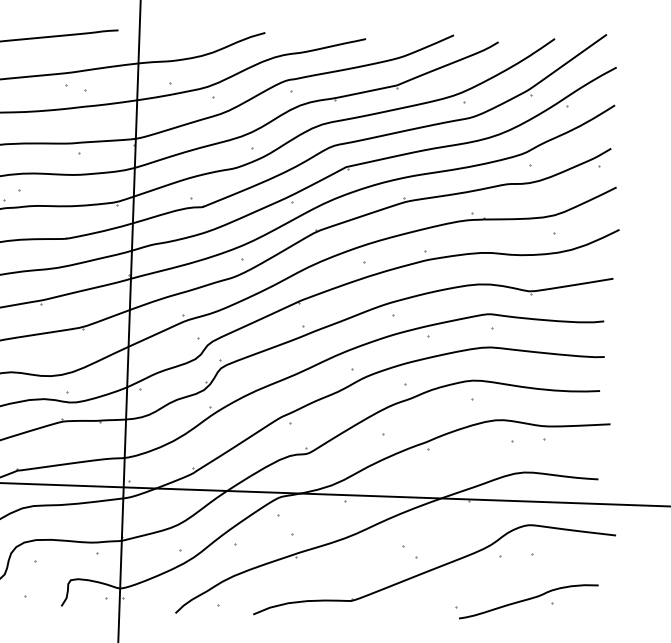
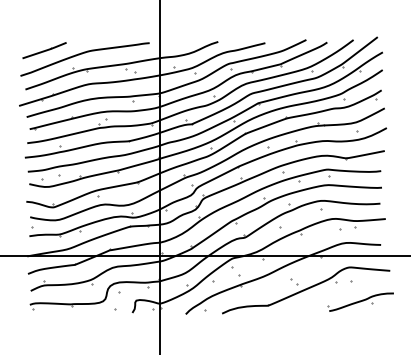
part: (526, 600) -> (360, 301), moved

